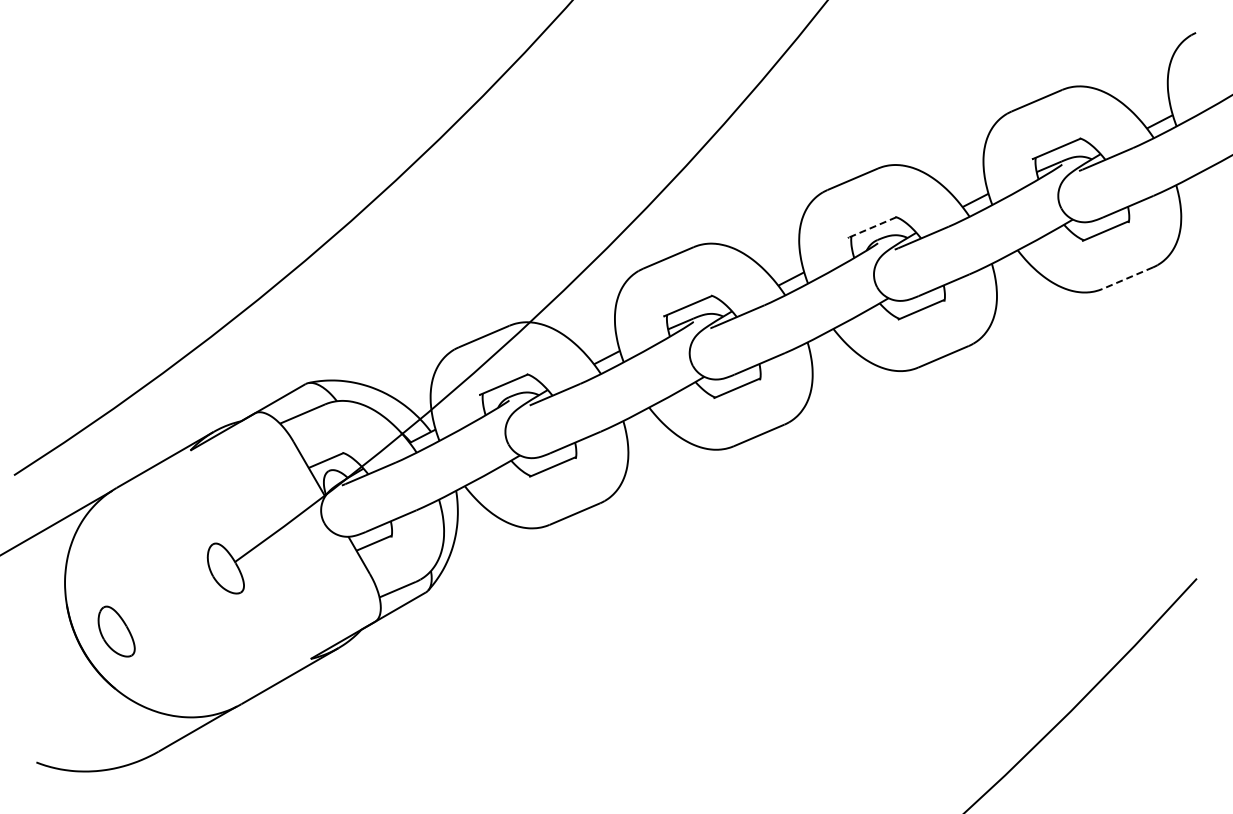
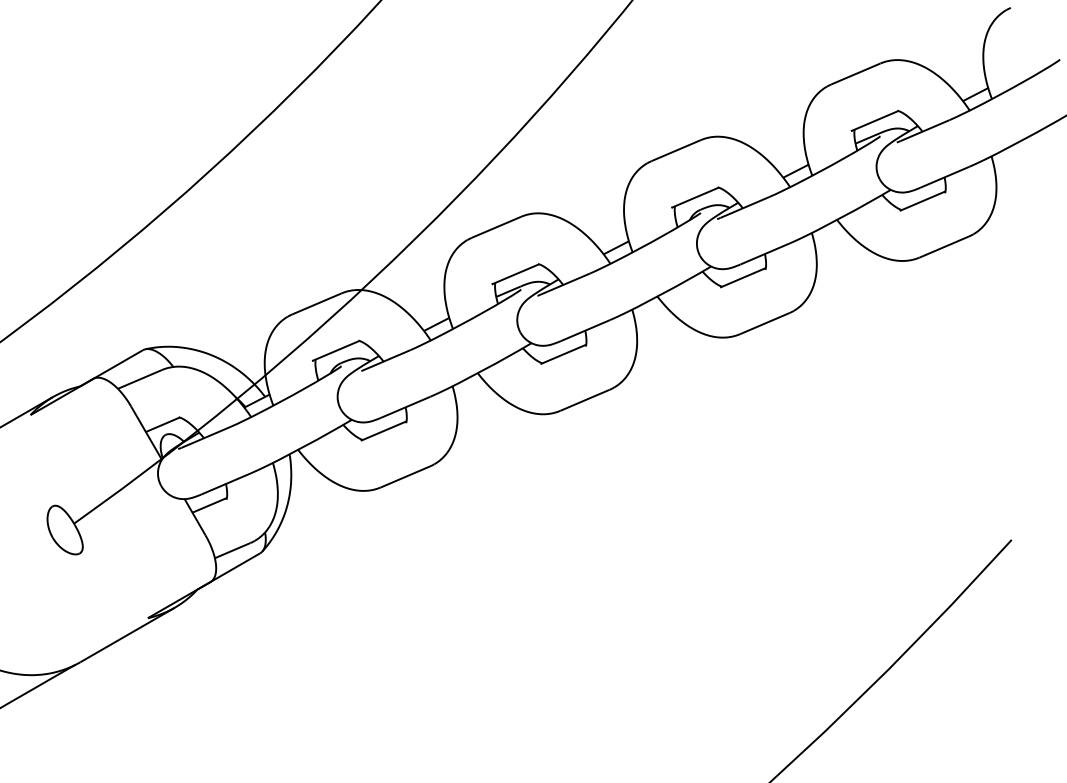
line: (871, 227) -> (694, 197), dashed -> solid
line: (1127, 278) -> (944, 247), dashed -> solid

